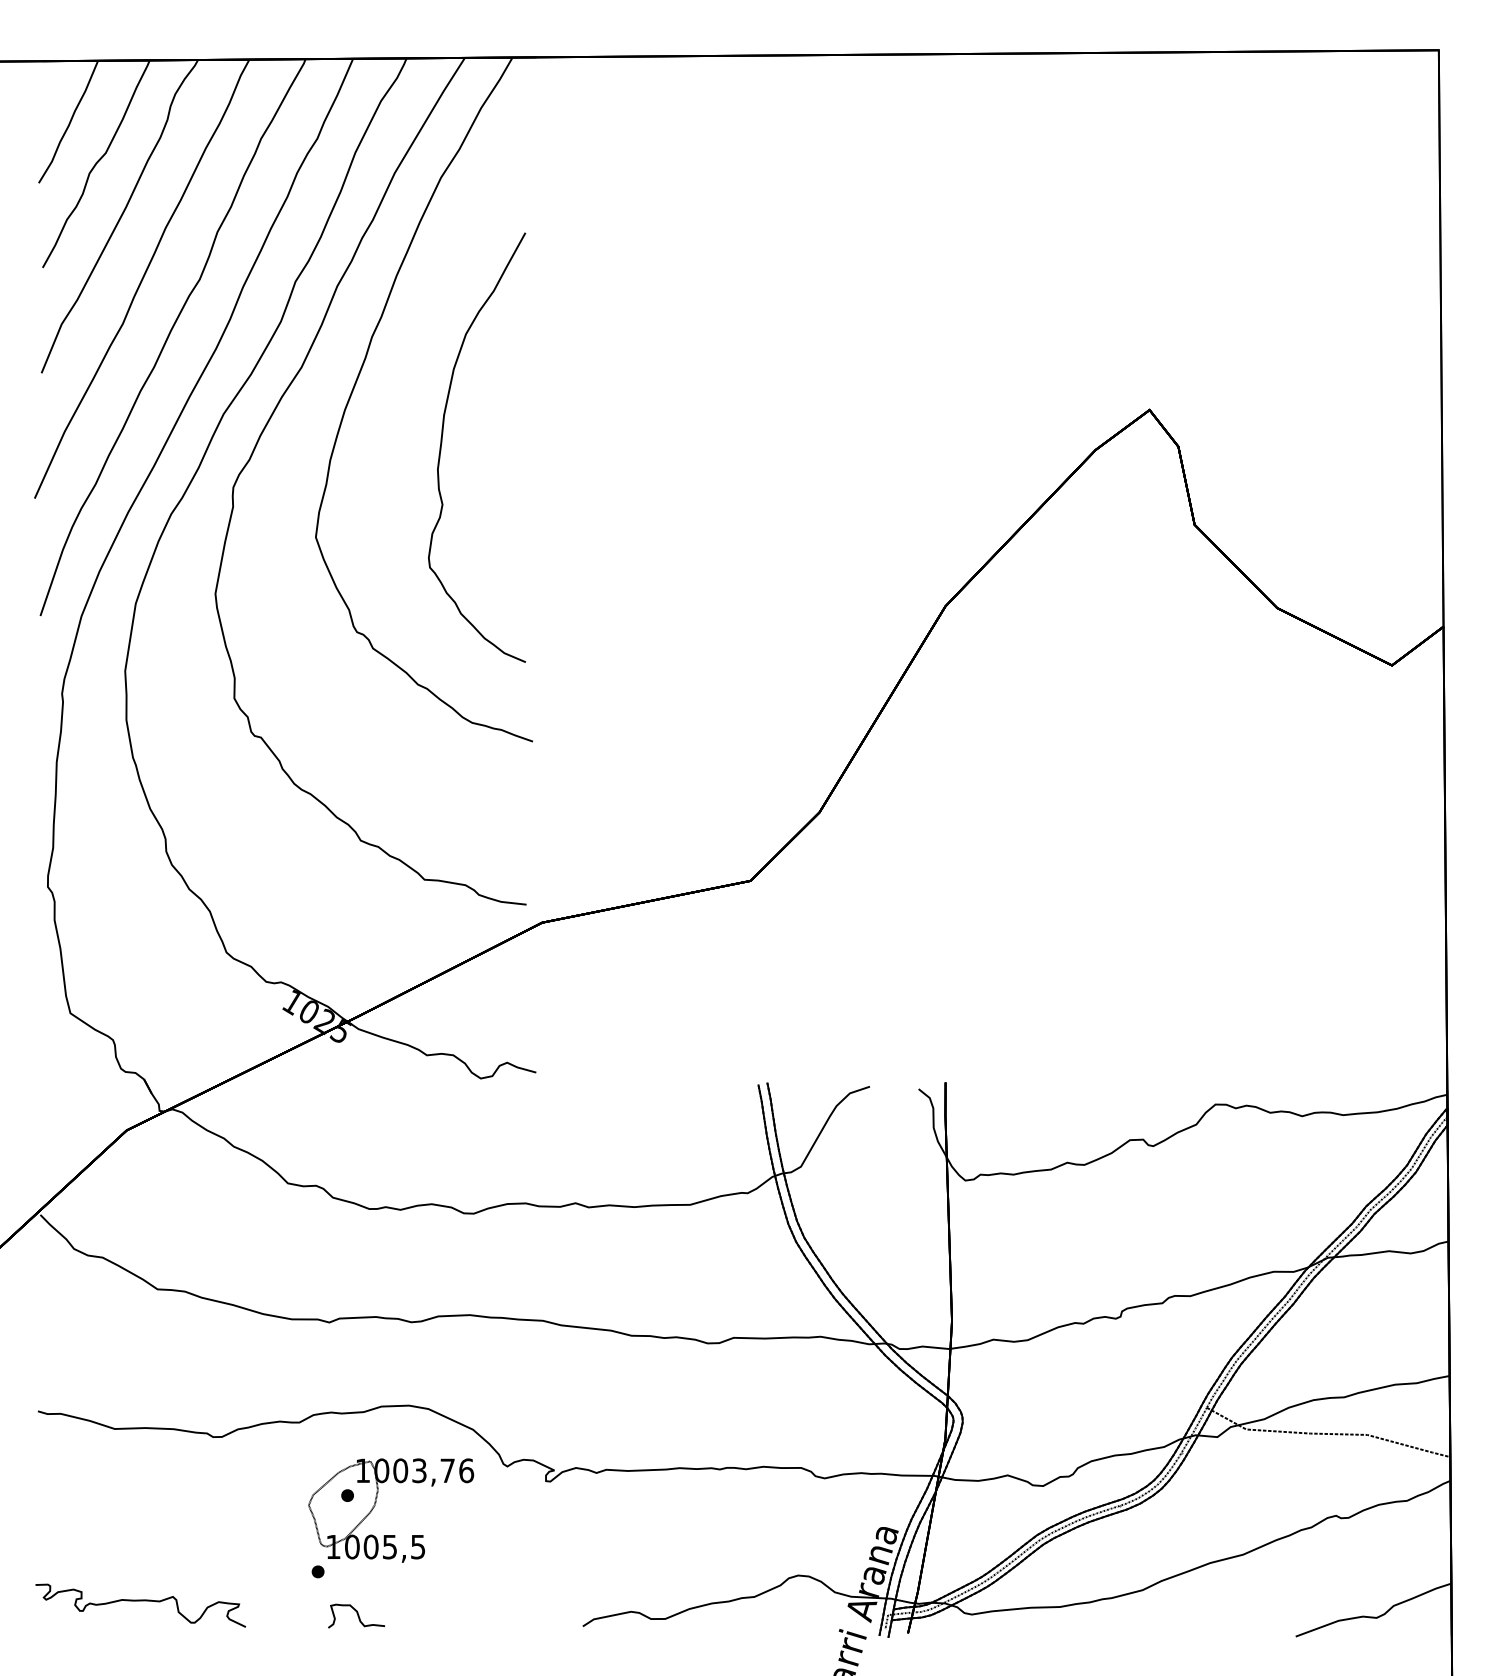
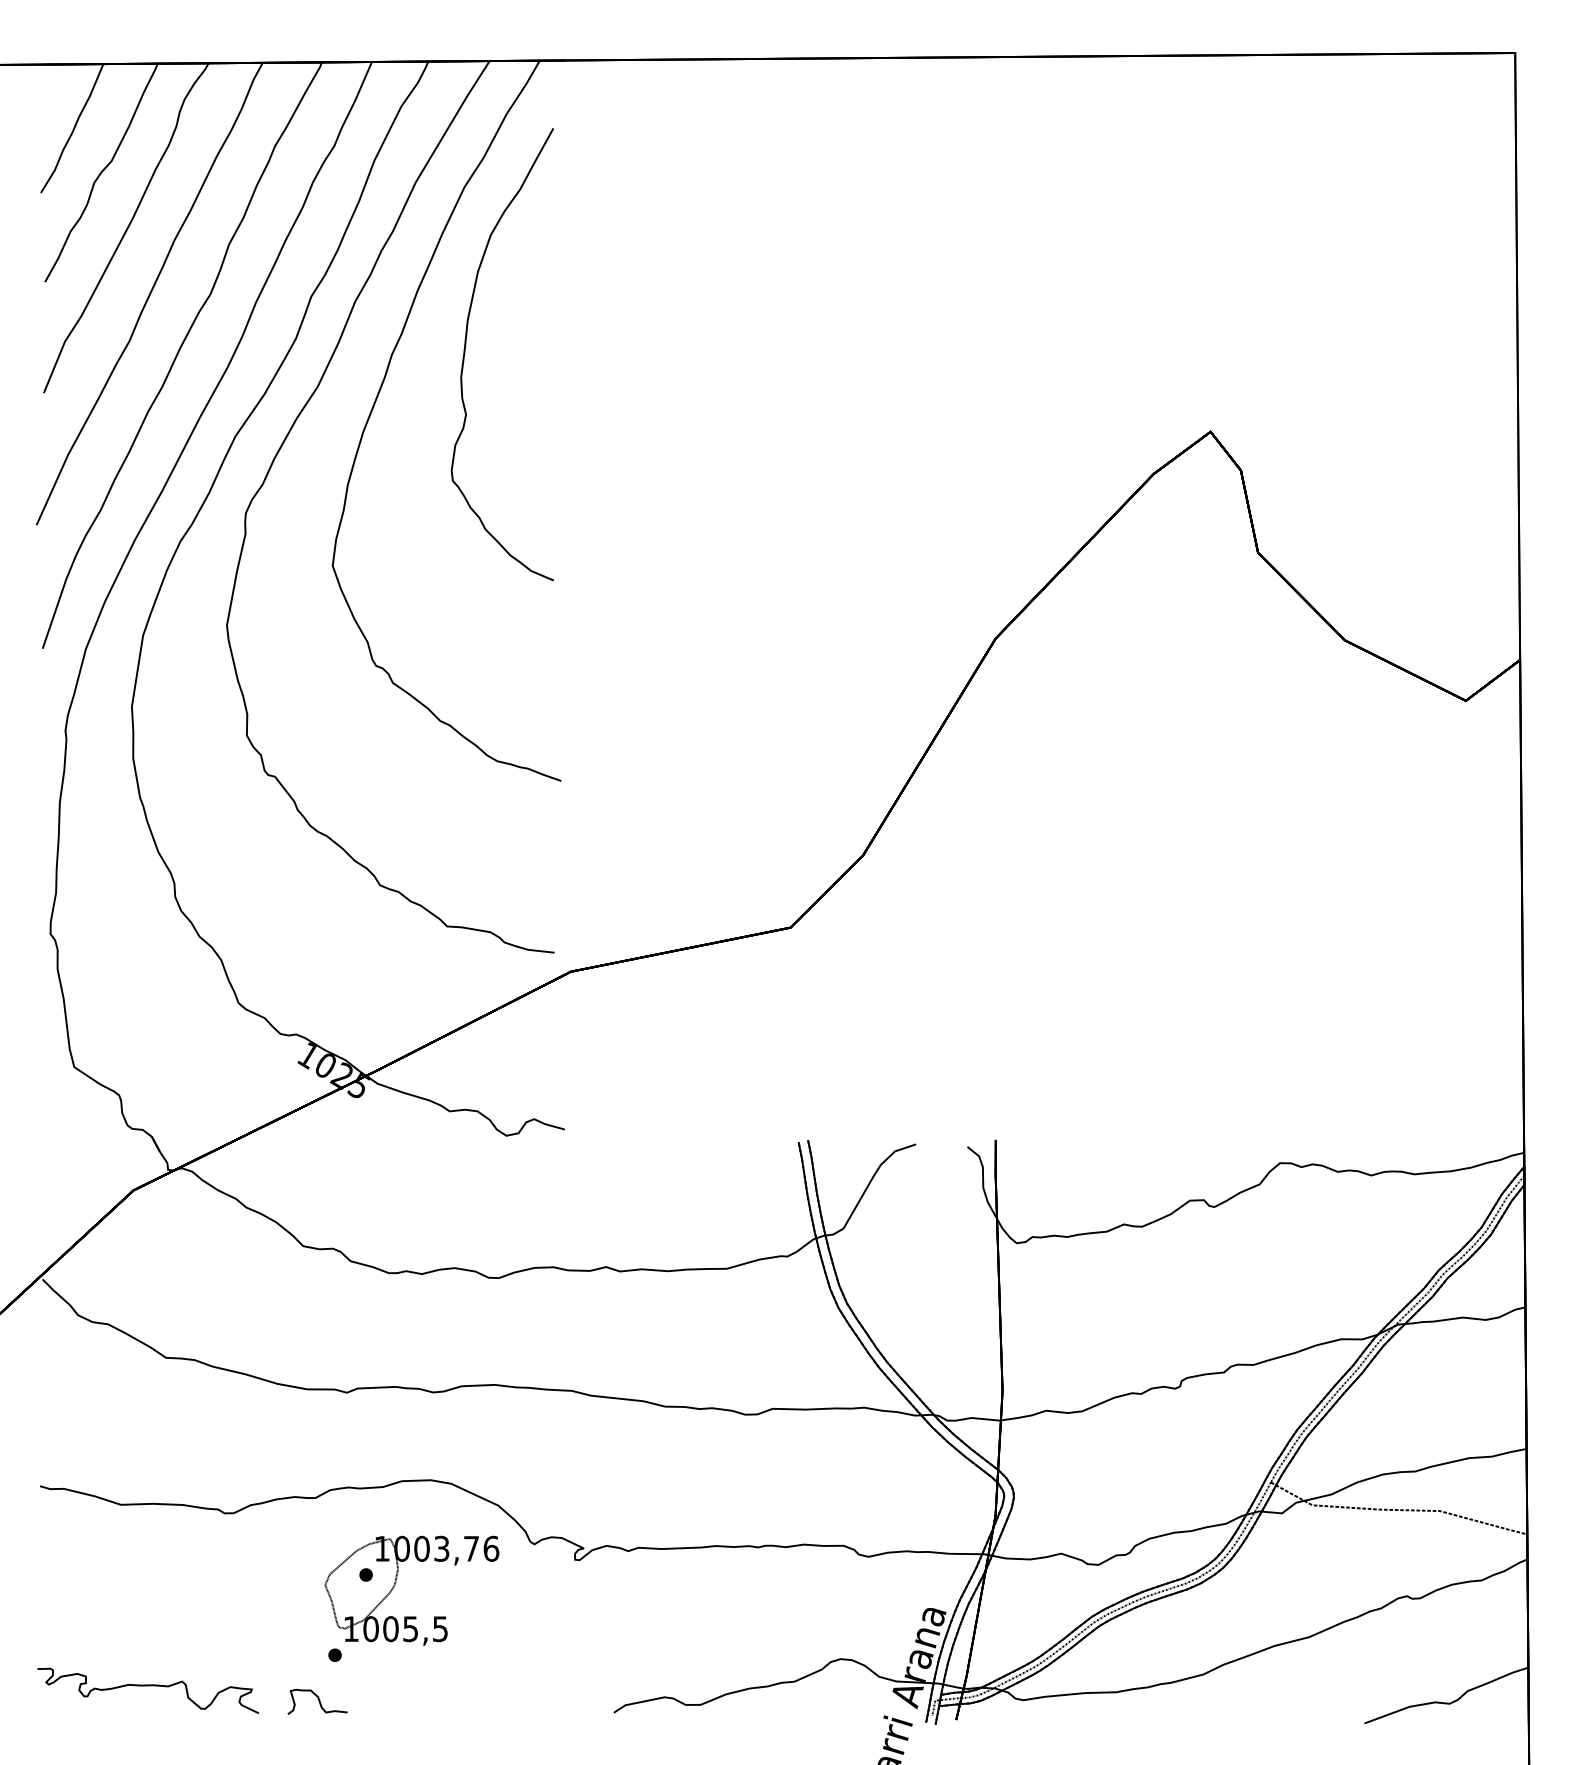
curve: (442, 443) -> (466, 350), moved
curve: (357, 1615) -> (318, 1701), moved

